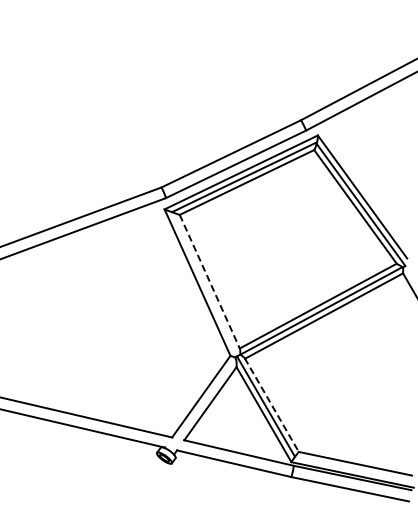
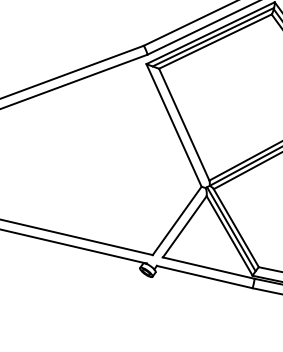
line: (210, 282) -> (184, 125), dashed -> solid
line: (272, 405) -> (236, 228), dashed -> solid

